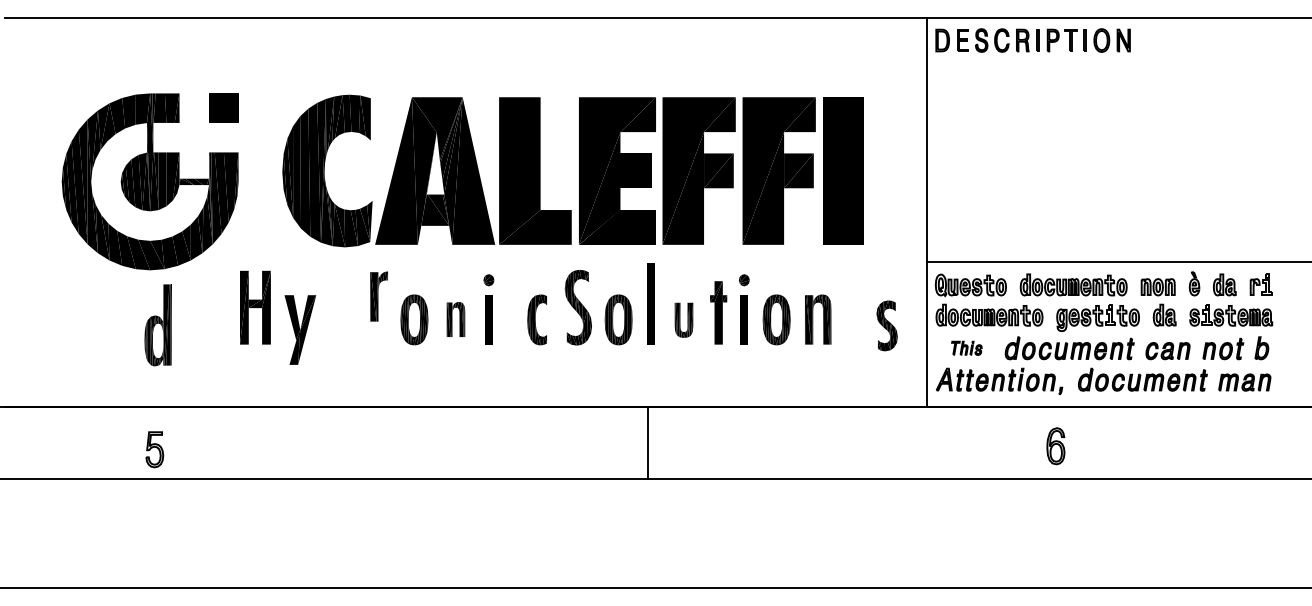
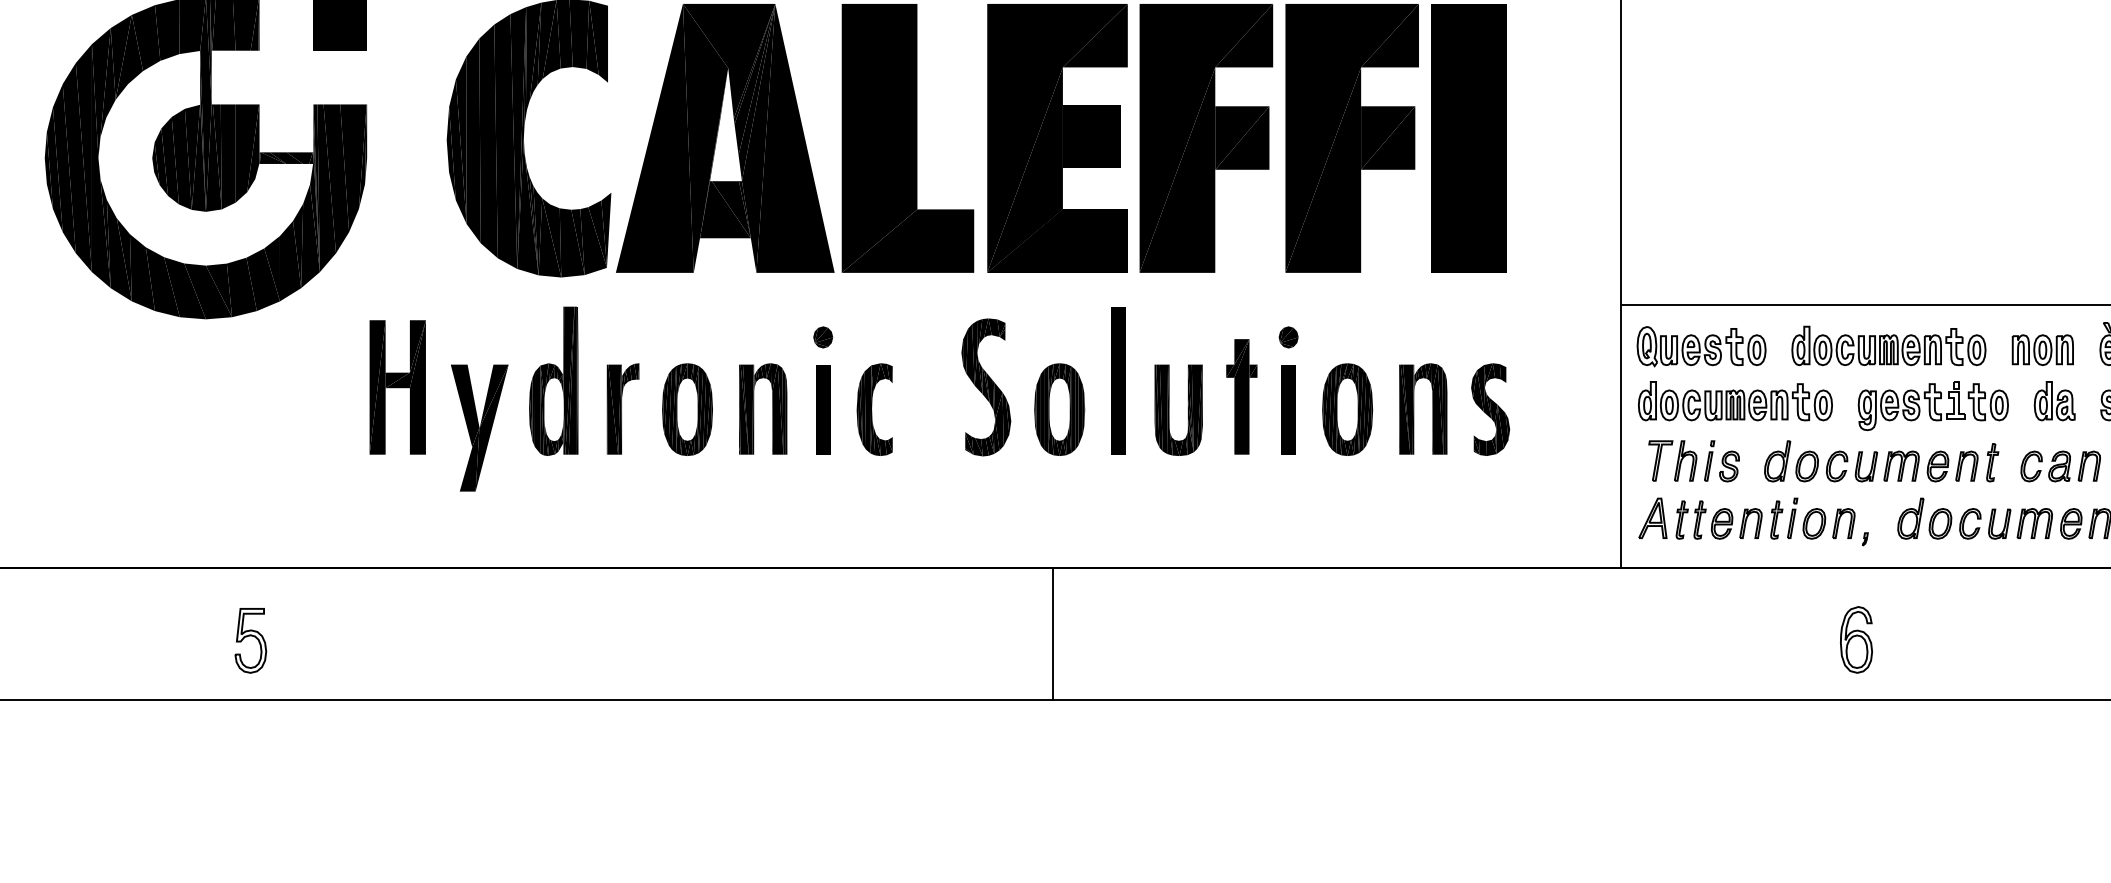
part: (378, 296) -> (622, 408), moved
part: (455, 319) -> (762, 408), size x1.43
part: (536, 319) -> (873, 408), moved
part: (683, 320) -> (1177, 410), size x1.43
part: (157, 325) -> (552, 381), moved
part: (886, 325) -> (1489, 408), moved
part: (966, 348) -> (1693, 461), size x1.67
line: (647, 442) -> (1052, 633), moved
part: (154, 449) -> (250, 640), moved

